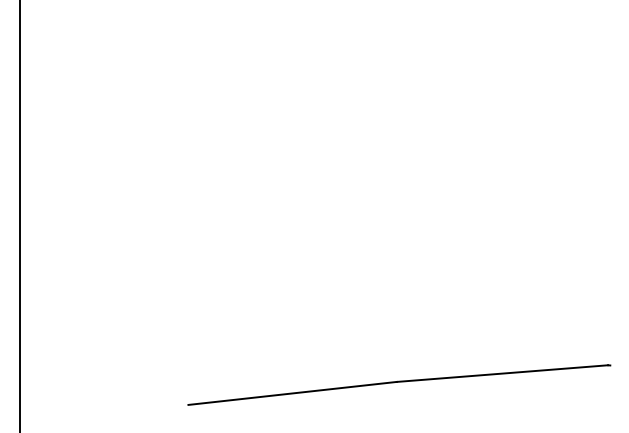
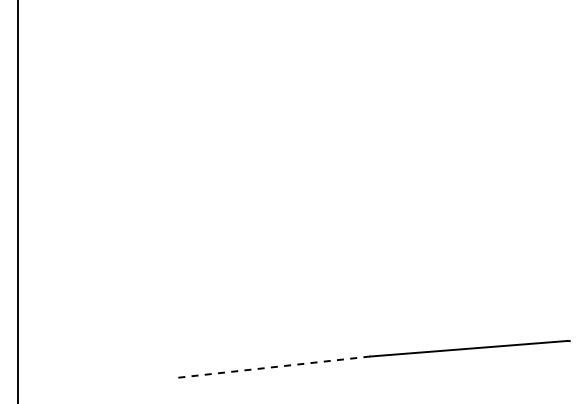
line: (293, 393) -> (273, 367), solid -> dashed

